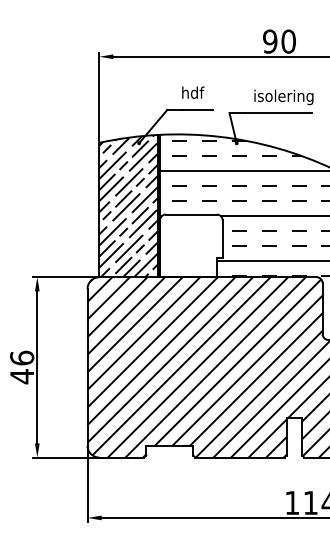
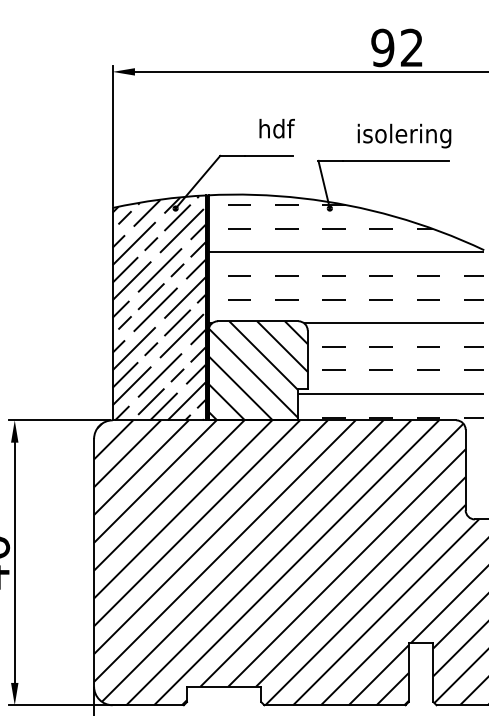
text: (288, 41) -> (411, 47), 90 -> 92
text: (193, 92) -> (277, 128), moved
hatch: (191, 245) -> (258, 370), added

